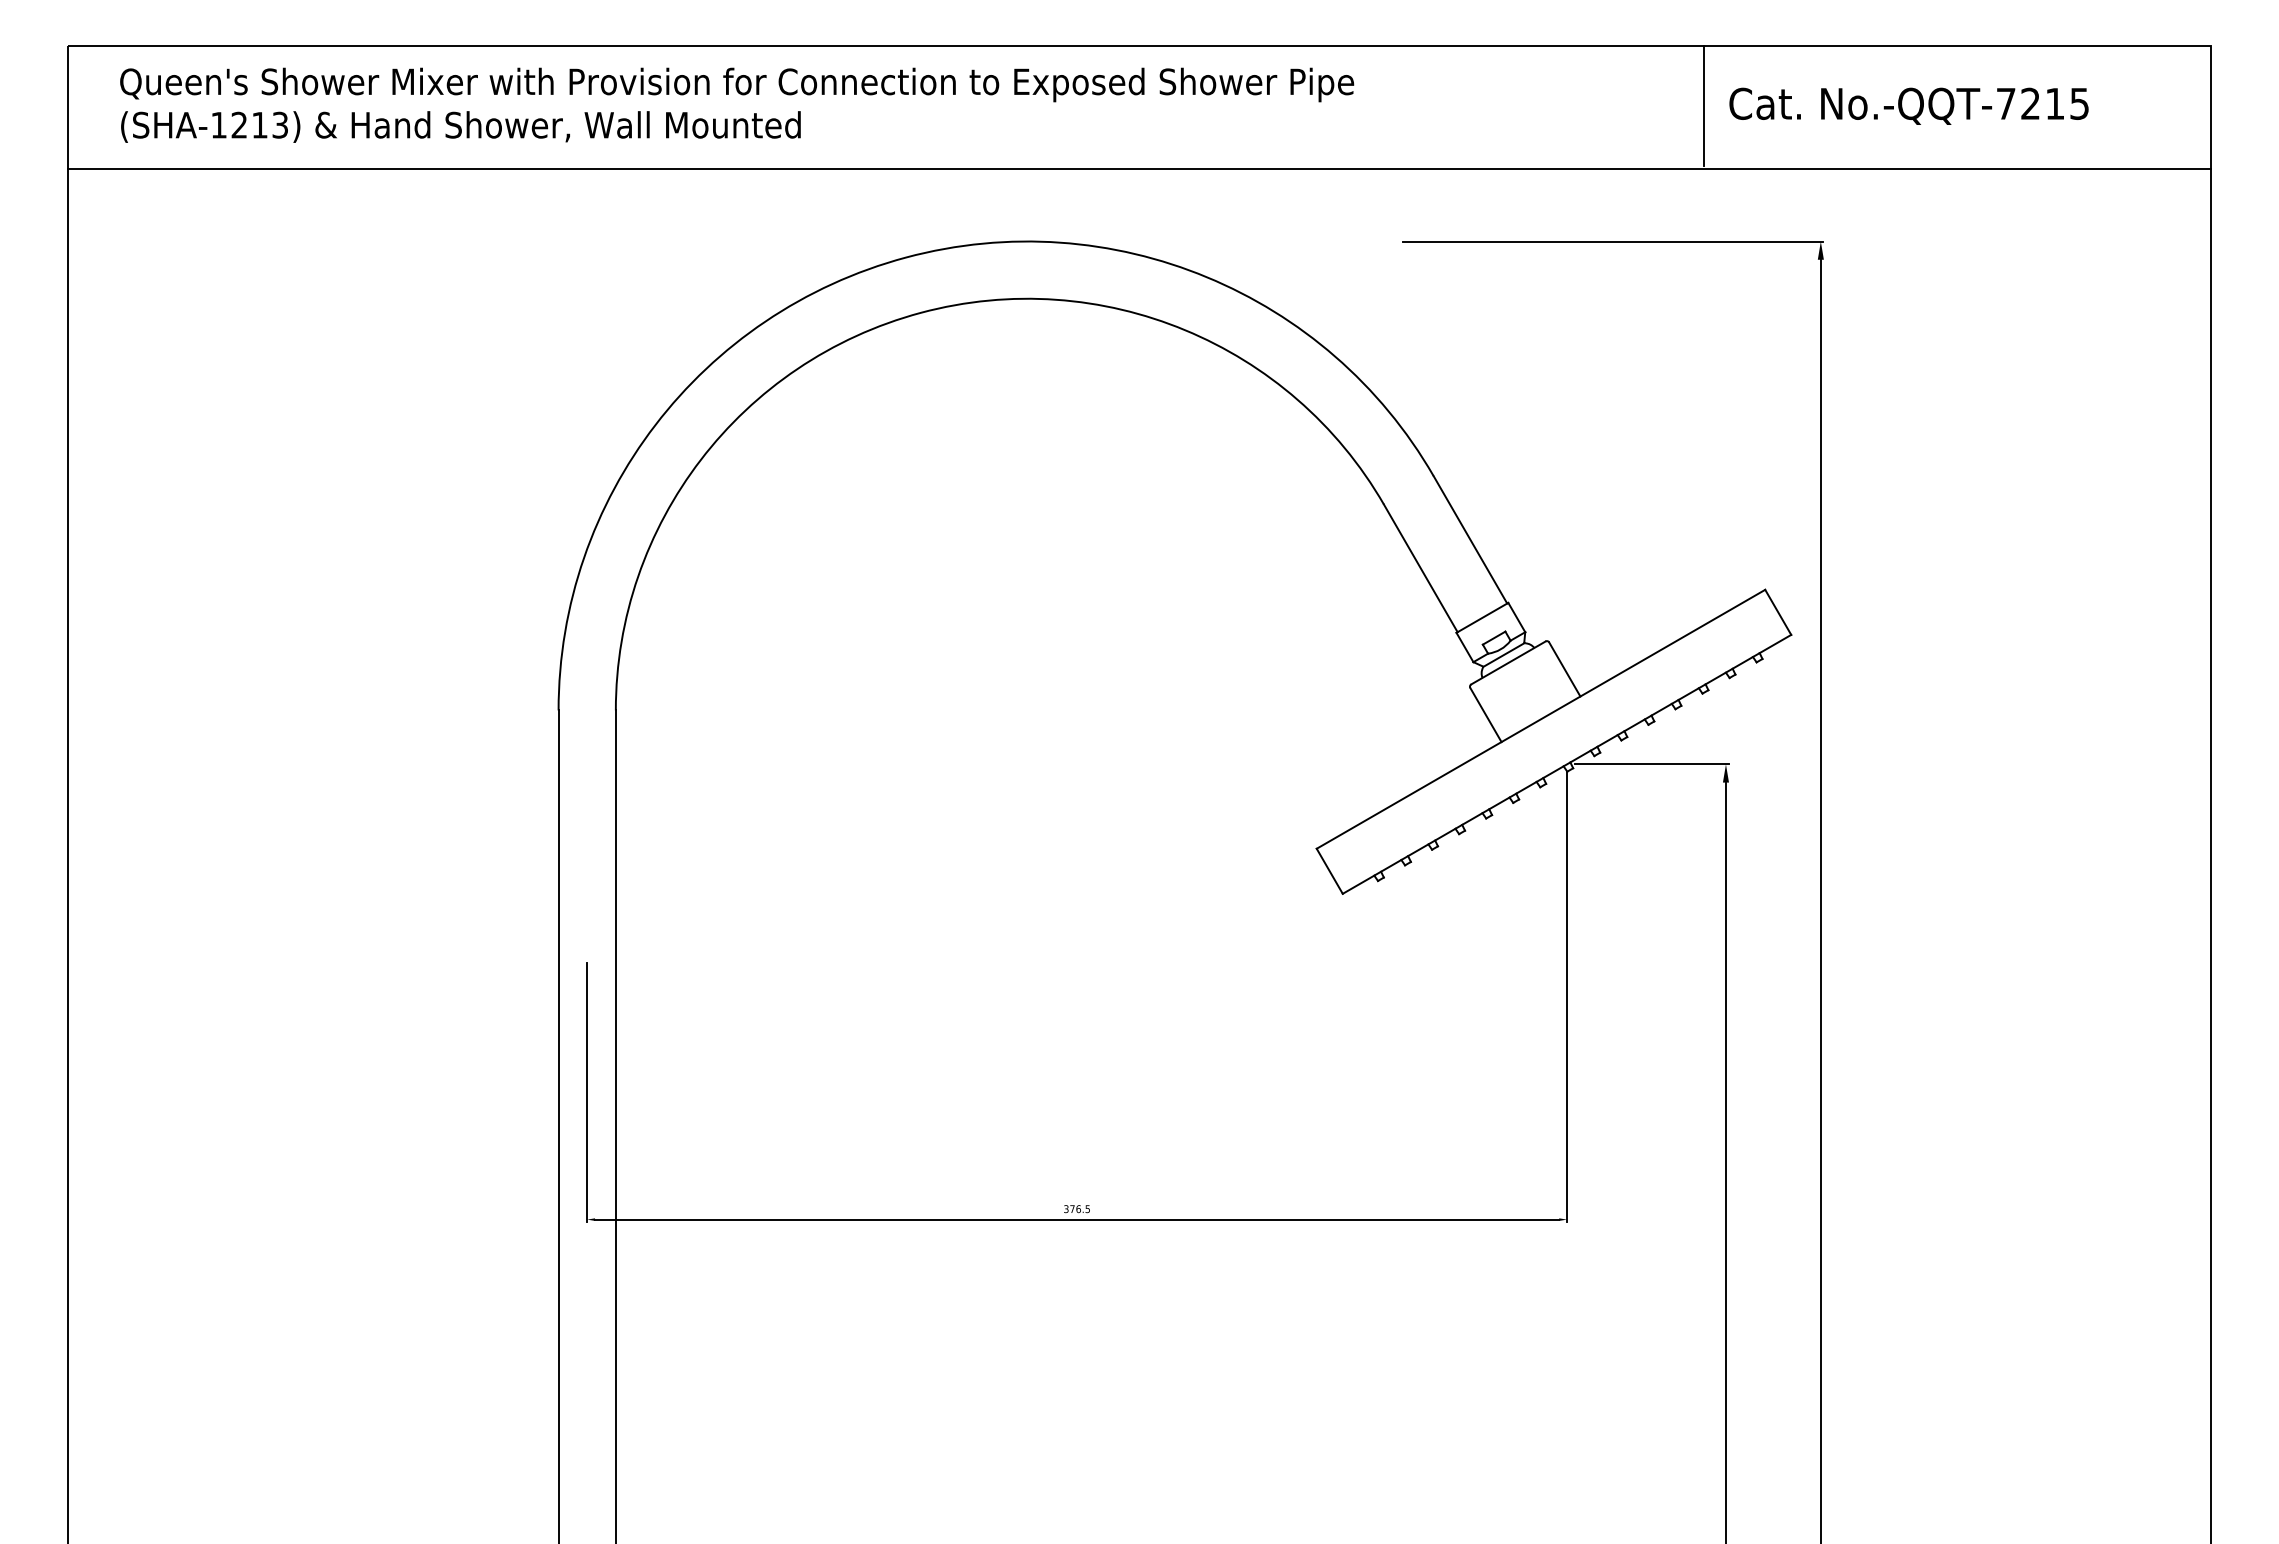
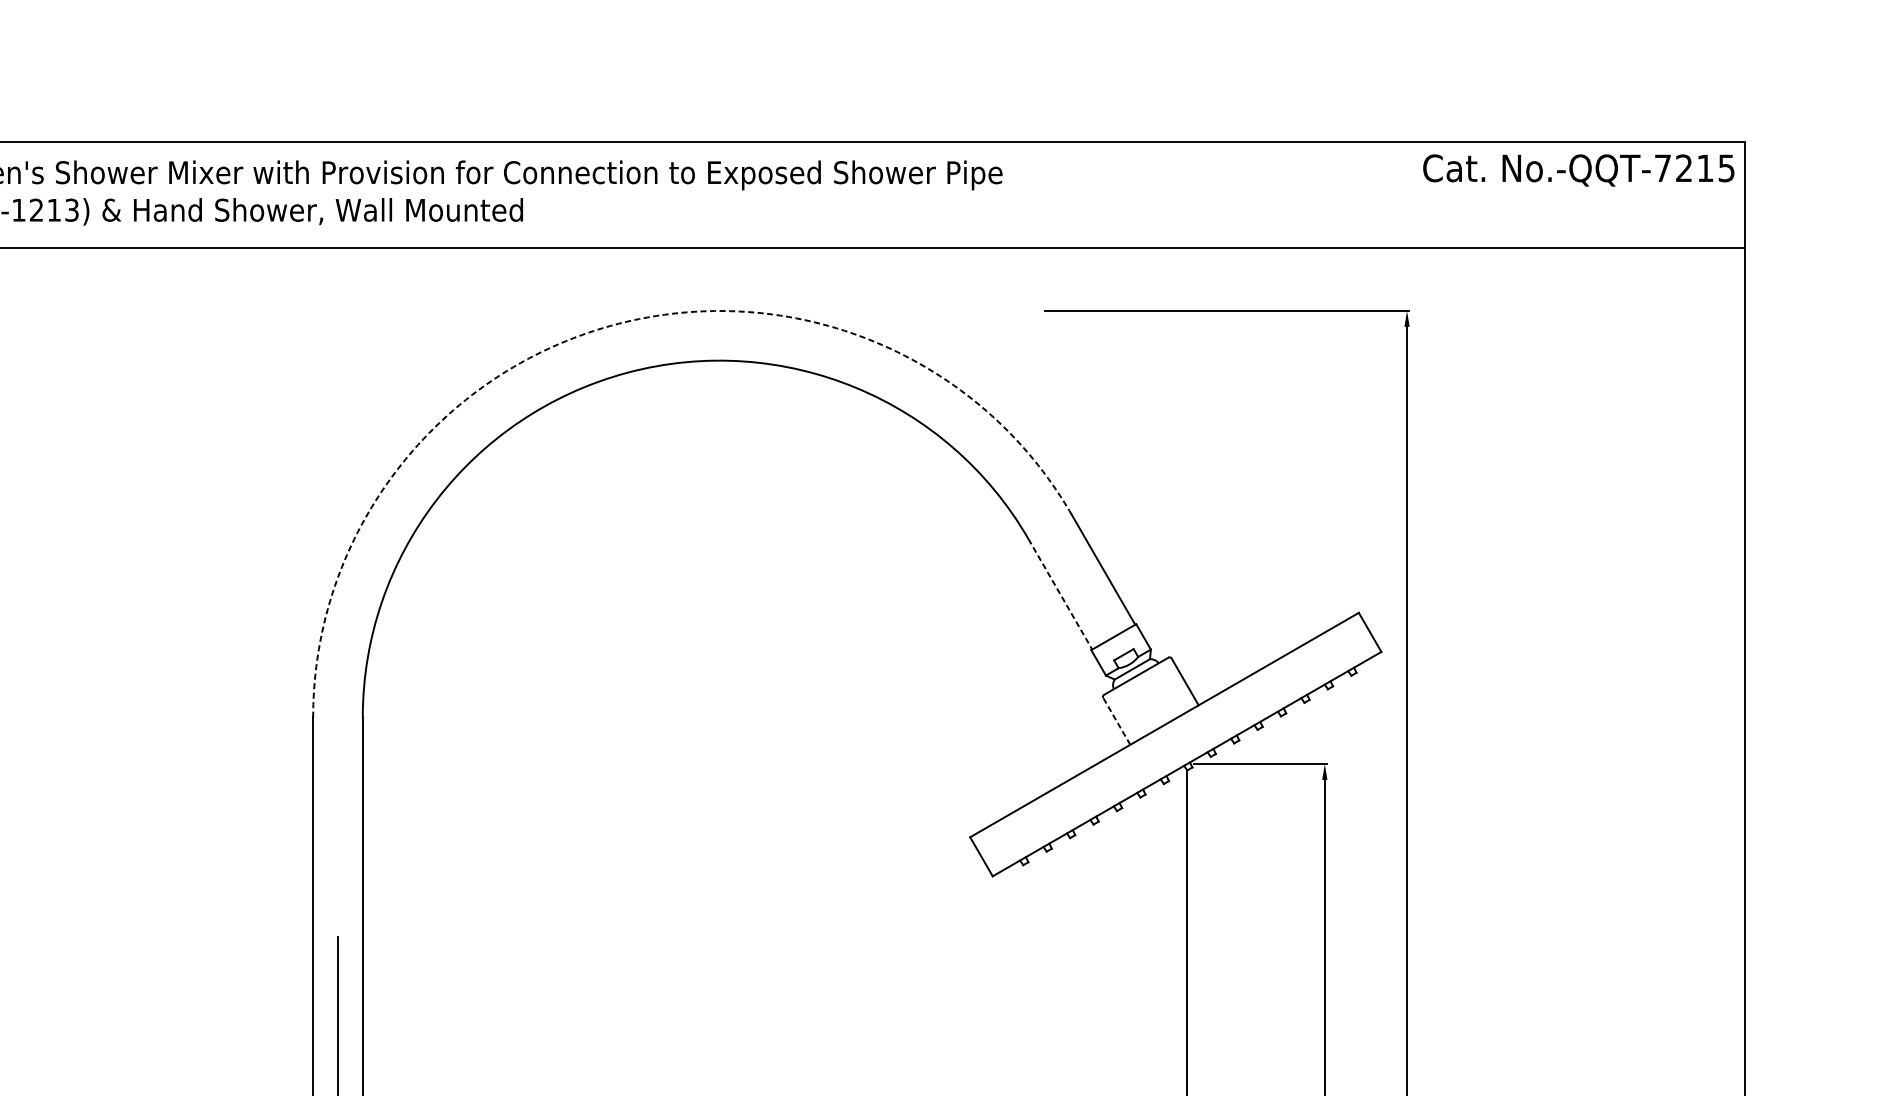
line: (1703, 105) -> (1305, 193), removed
text: (1908, 105) -> (1578, 169), moved
arc: (906, 257) -> (614, 324), solid -> dashed
line: (1420, 568) -> (1060, 594), solid -> dashed
line: (1485, 714) -> (1116, 720), solid -> dashed

